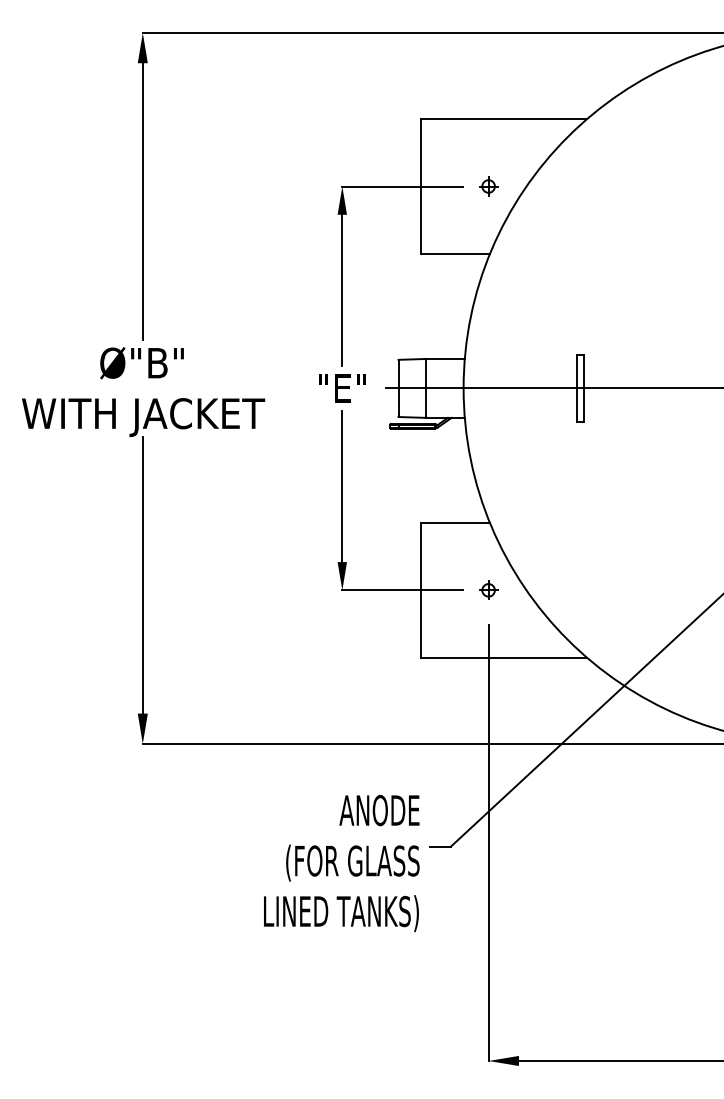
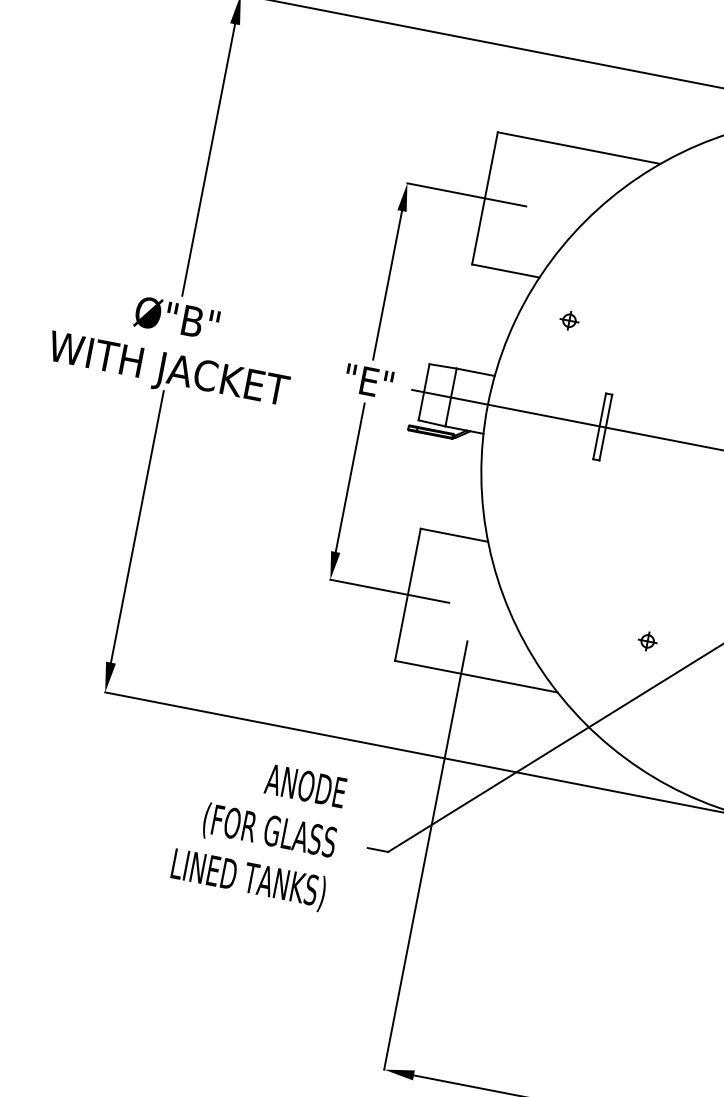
part: (488, 186) -> (569, 320), moved
part: (488, 589) -> (647, 640), moved
text: (341, 863) -> (258, 830), moved

